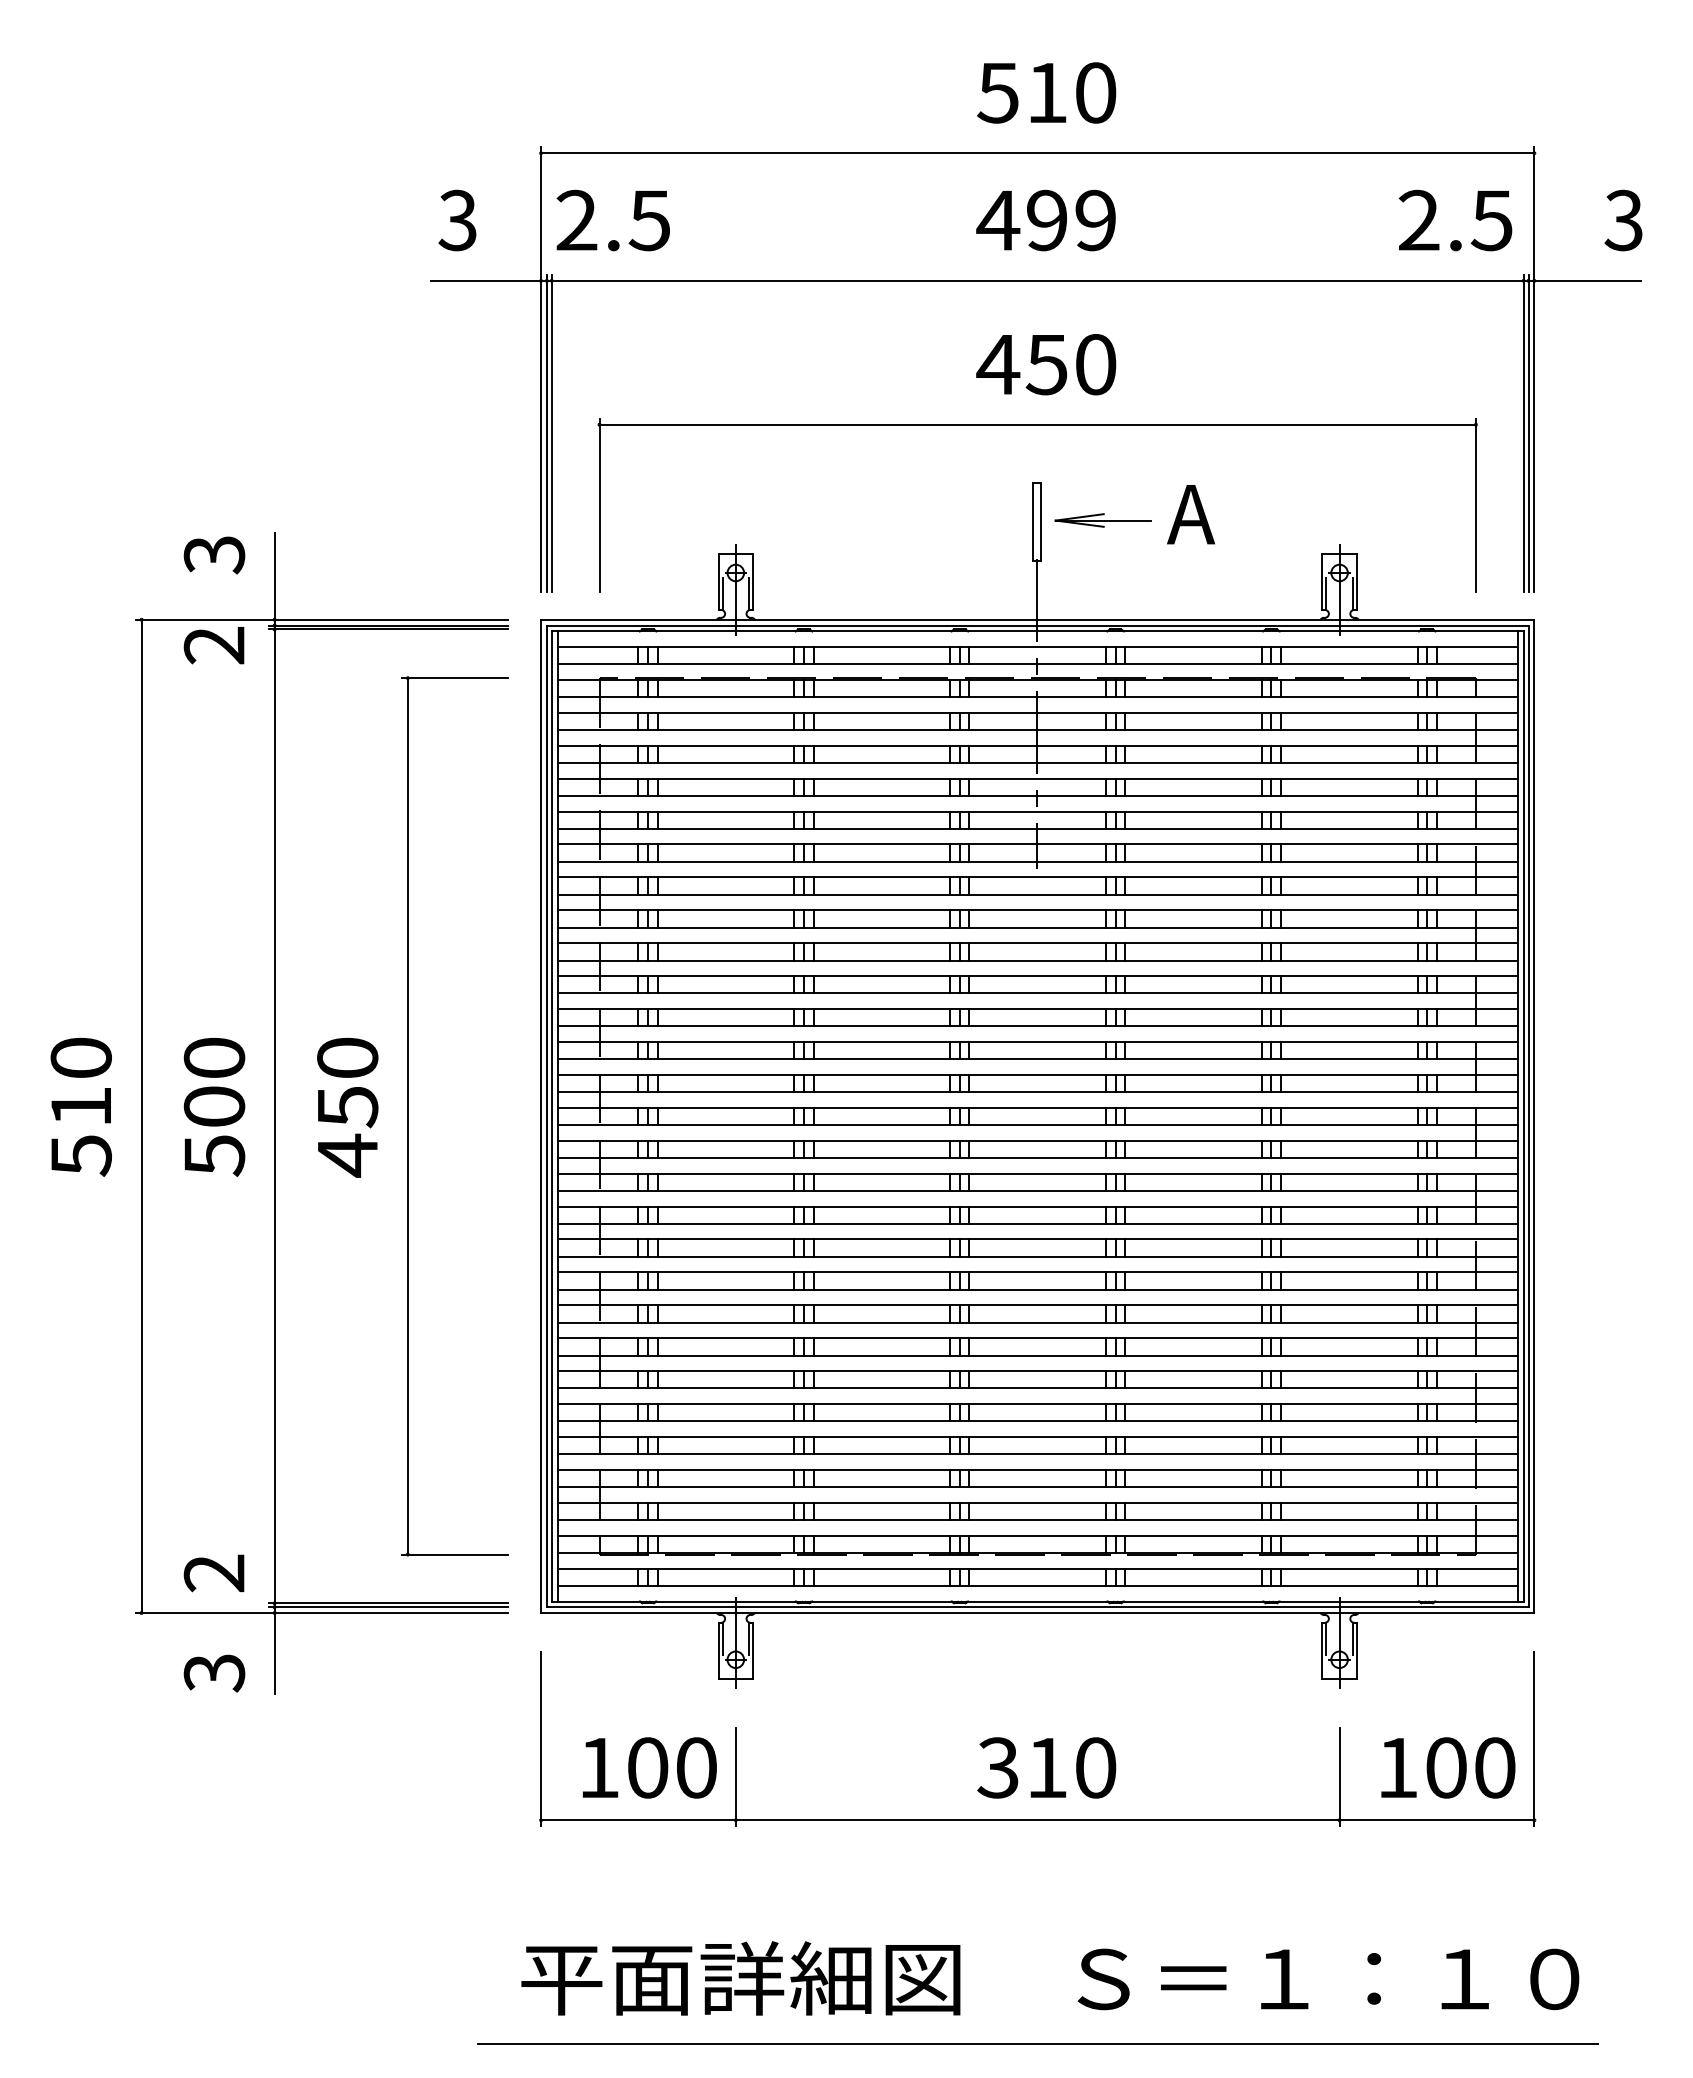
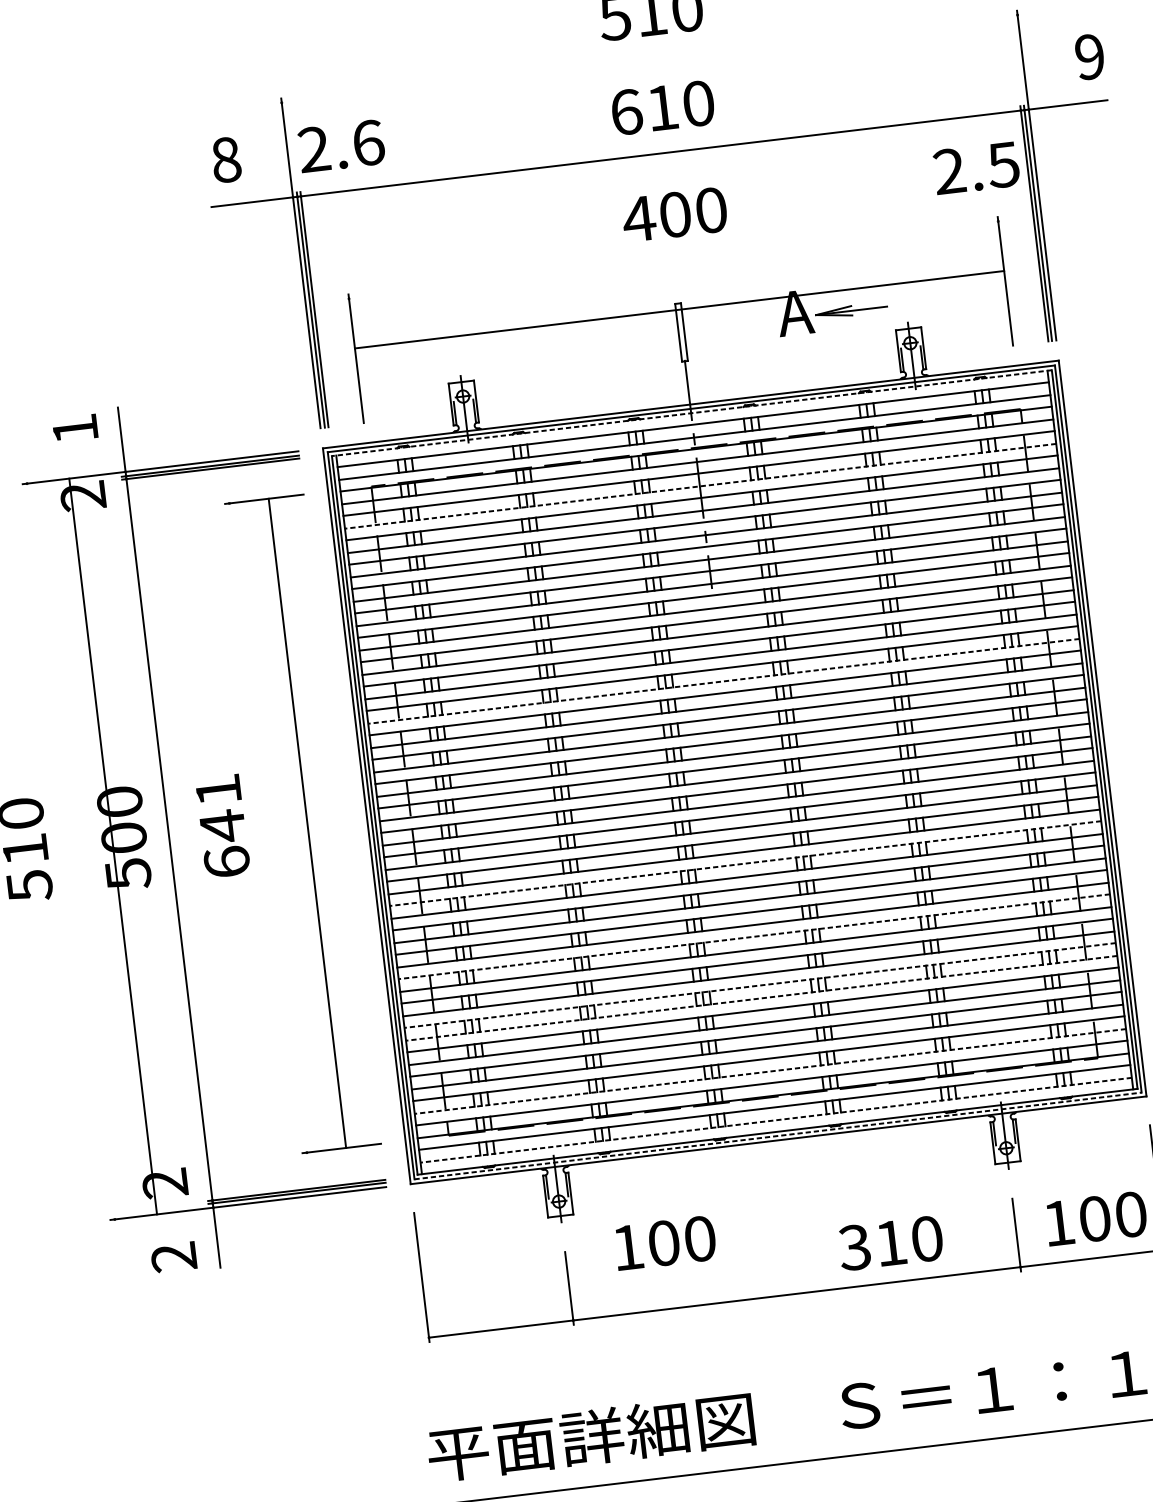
line: (1037, 153) -> (649, 59), removed
text: (457, 220) -> (225, 160), 3 -> 8
text: (649, 220) -> (368, 143), 2.5 -> 2.6
text: (1046, 220) -> (662, 108), 499 -> 610
text: (1455, 220) -> (976, 168), moved
text: (1623, 220) -> (1089, 57), 3 -> 9
text: (1046, 364) -> (674, 214), 450 -> 400
line: (1037, 424) -> (679, 309), moved
part: (1102, 520) -> (850, 310), moved
text: (214, 555) -> (75, 429), 3 -> 1
line: (1037, 631) -> (691, 413), solid -> dashed
line: (1037, 730) -> (700, 486), solid -> dashed
line: (1037, 993) -> (723, 681), solid -> dashed
text: (347, 1107) -> (222, 826), 450 -> 641
line: (141, 1116) -> (113, 846), moved
line: (407, 1116) -> (307, 823), moved
line: (1037, 1239) -> (745, 863), solid -> dashed
line: (1037, 1338) -> (754, 936), solid -> dashed
line: (1037, 1404) -> (760, 985), solid -> dashed
line: (1037, 1421) -> (761, 998), solid -> dashed
line: (1037, 1520) -> (770, 1071), solid -> dashed
line: (1037, 1585) -> (776, 1119), solid -> dashed
line: (1037, 1607) -> (777, 1136), solid -> dashed
text: (214, 1673) -> (174, 1257), 3 -> 2
text: (649, 1767) -> (665, 1242), moved
text: (1046, 1767) -> (890, 1243), moved

